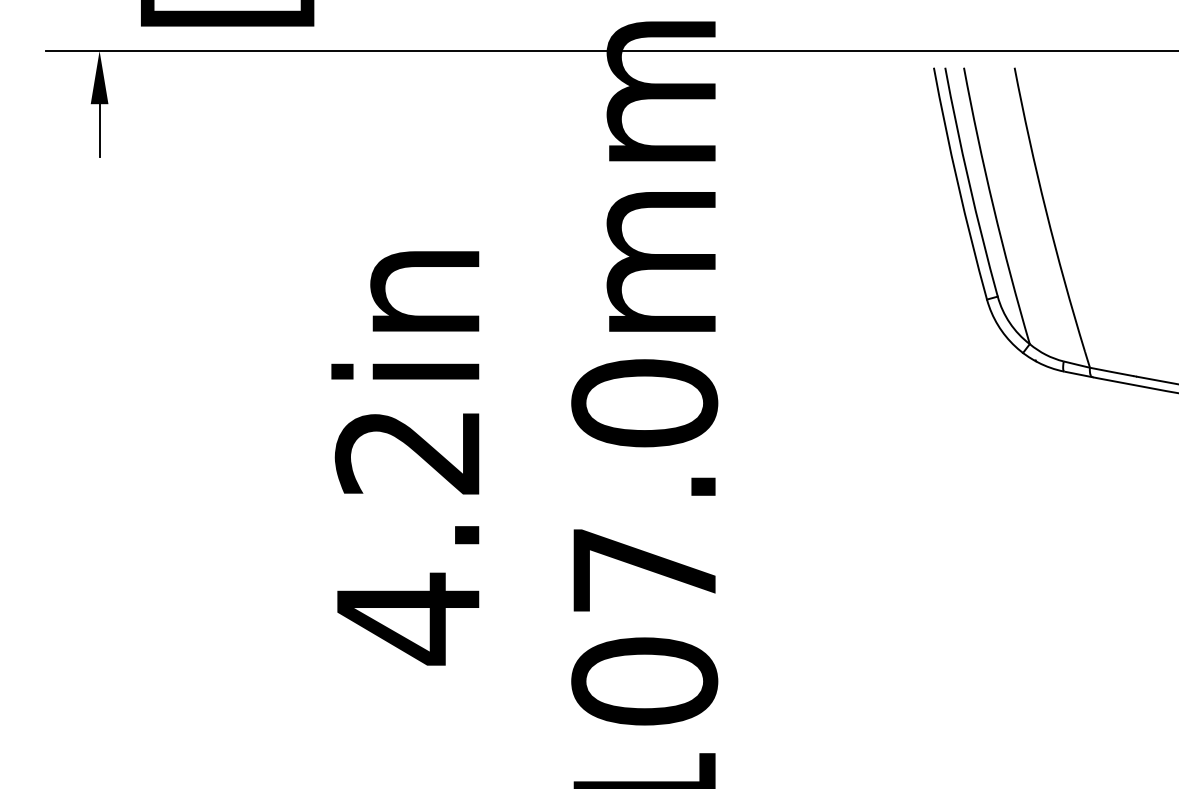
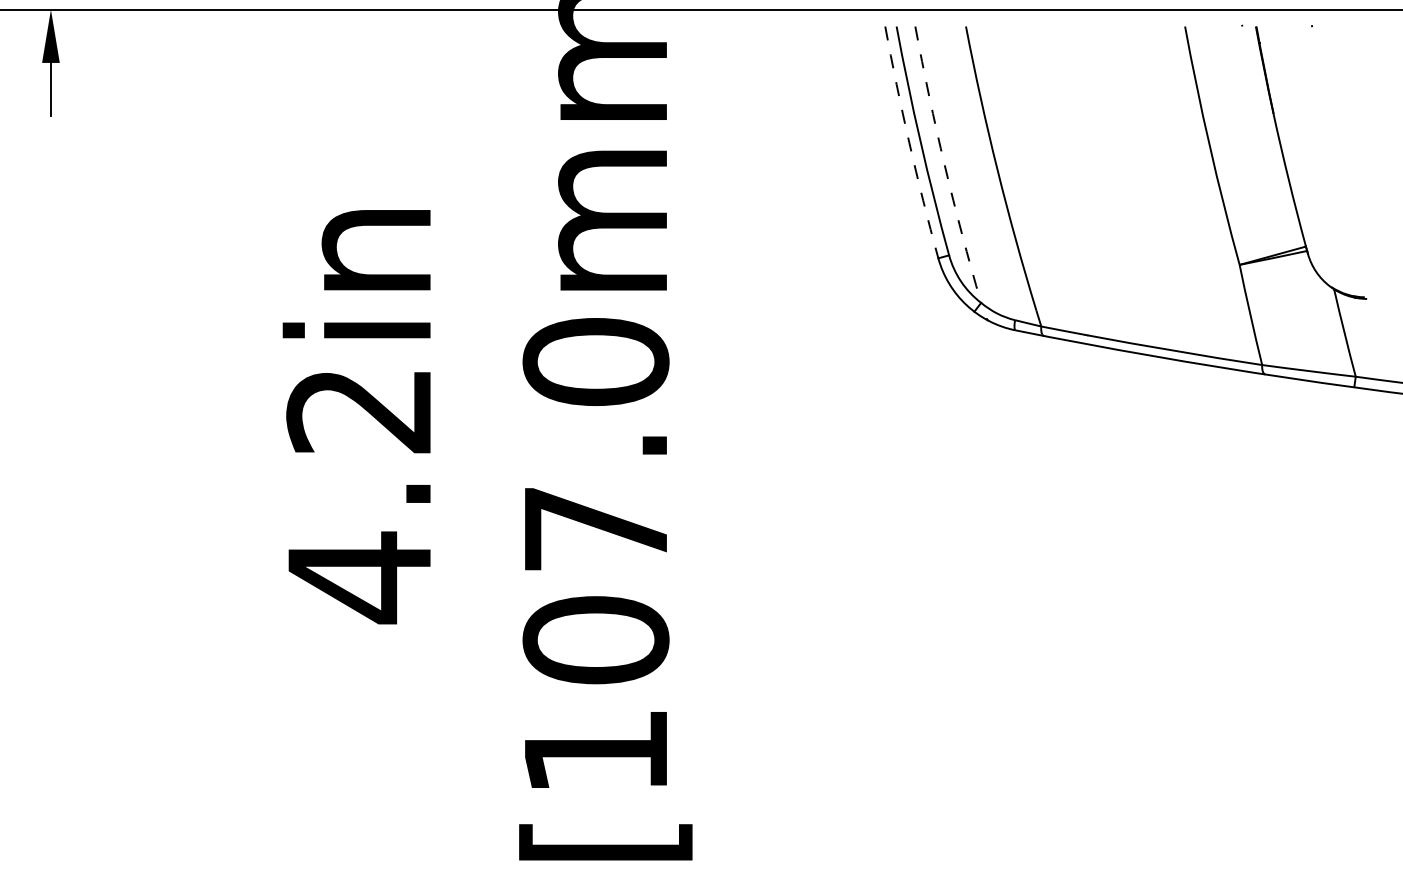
arc: (958, 183) -> (909, 142), solid -> dashed
arc: (993, 206) -> (944, 165), solid -> dashed

